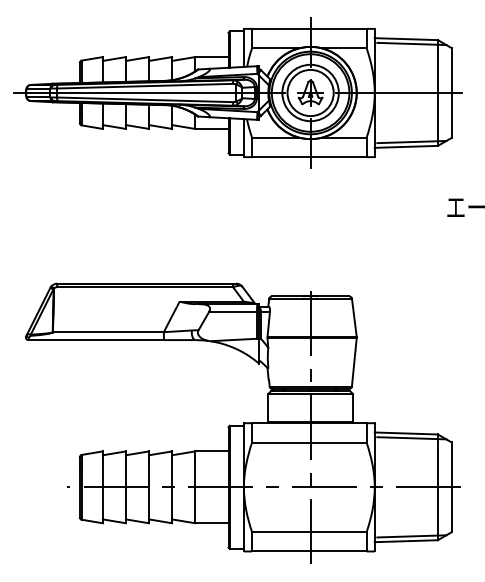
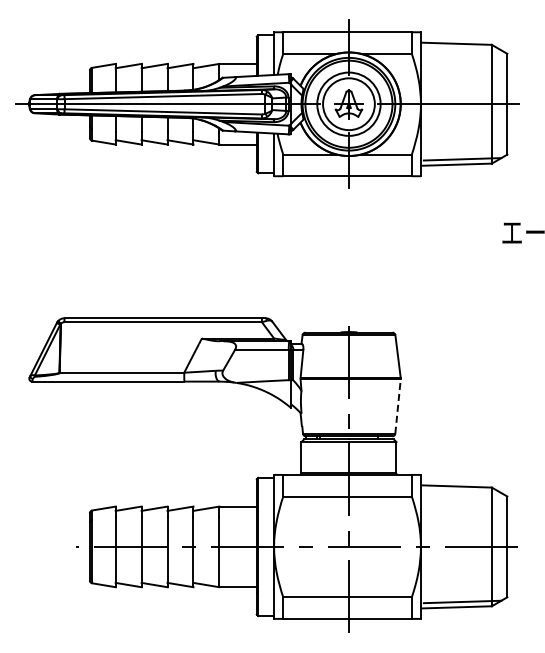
line: (411, 43) -> (462, 48), removed
line: (354, 362) -> (398, 406), solid -> dashed
line: (411, 437) -> (462, 491), removed

